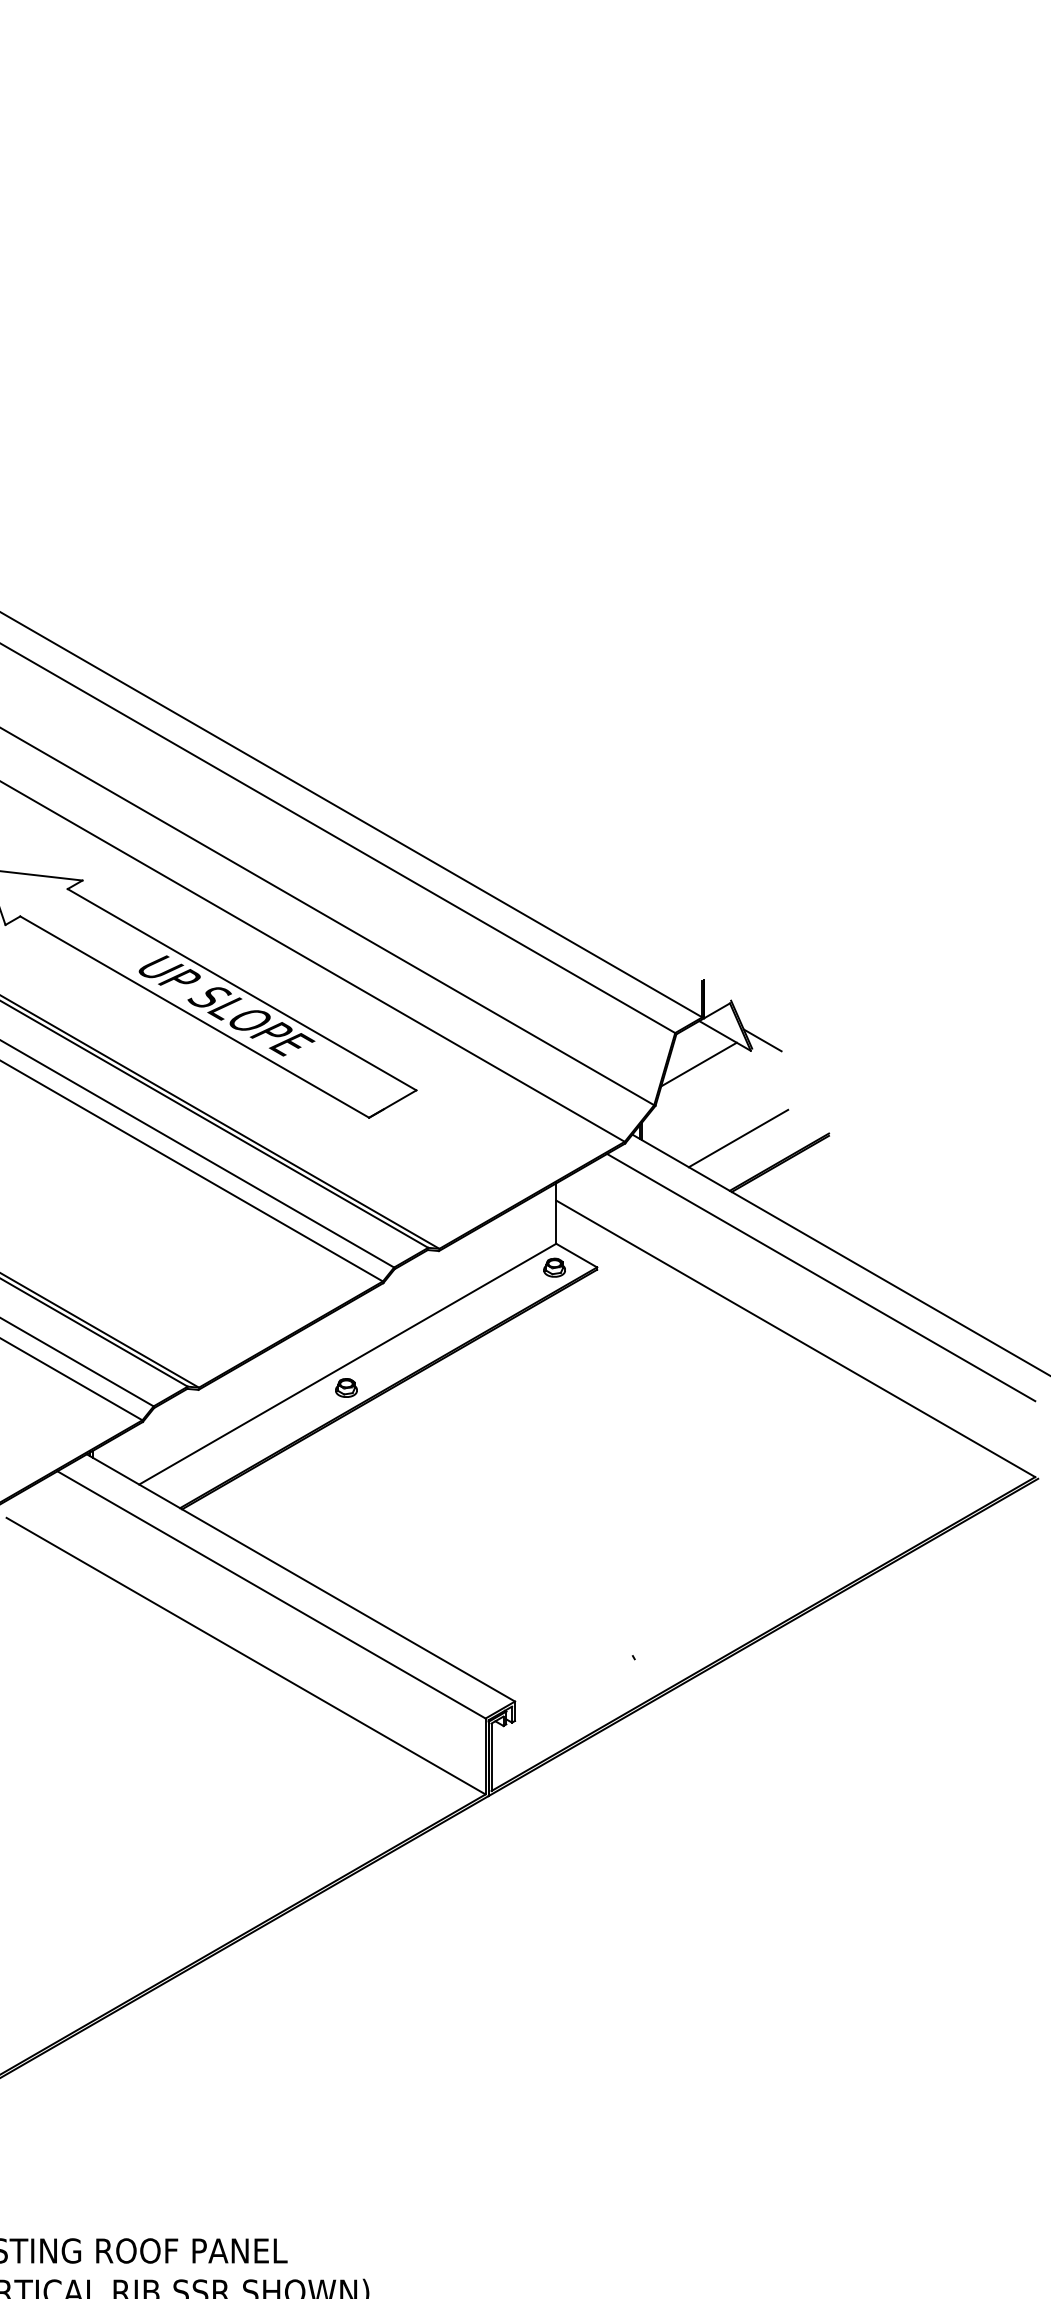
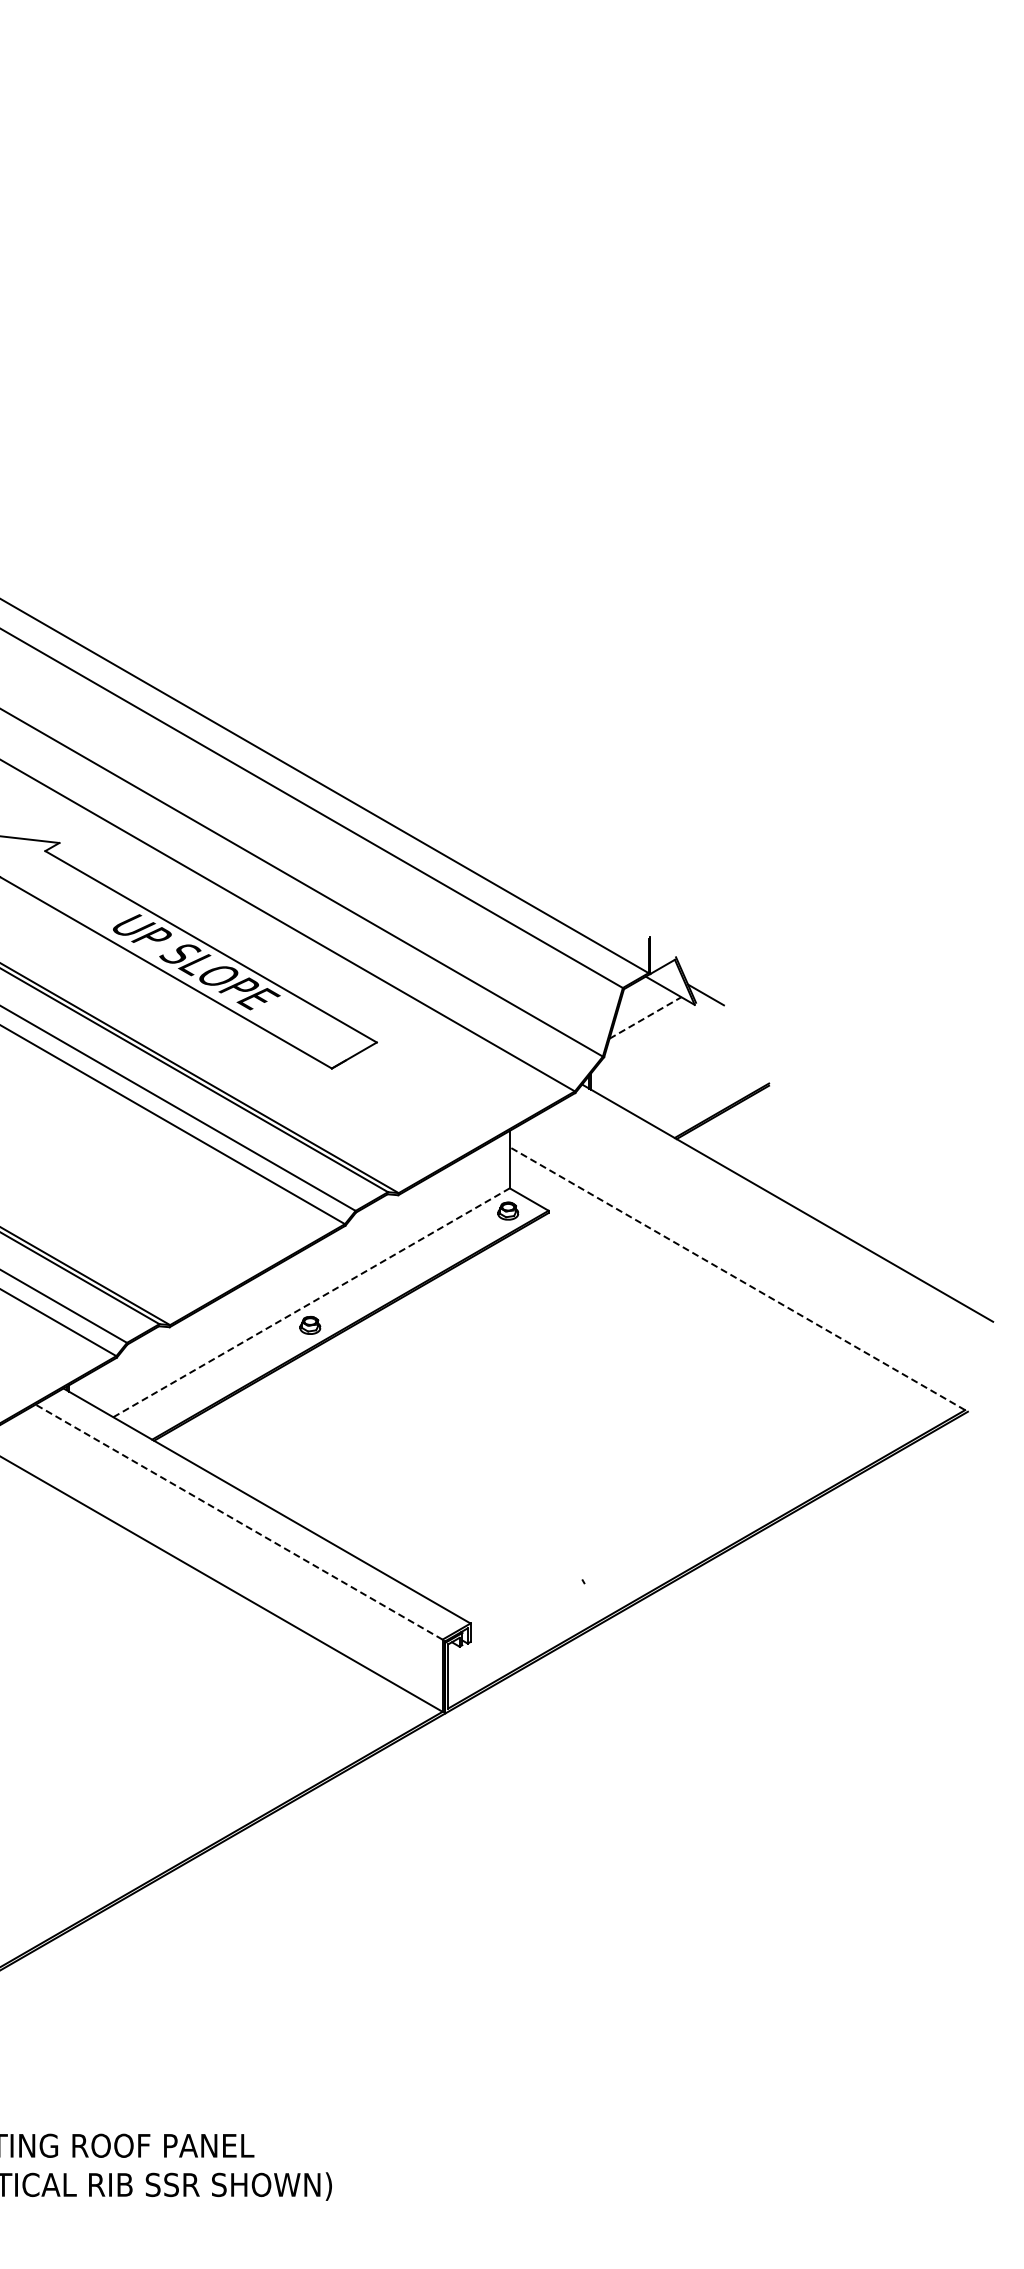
line: (699, 1064) -> (645, 1017), solid -> dashed
line: (737, 1138) -> (682, 1088), removed
line: (821, 1276) -> (761, 1219), removed
line: (795, 1338) -> (737, 1278), solid -> dashed
line: (347, 1363) -> (311, 1302), solid -> dashed
line: (271, 1595) -> (239, 1522), solid -> dashed

